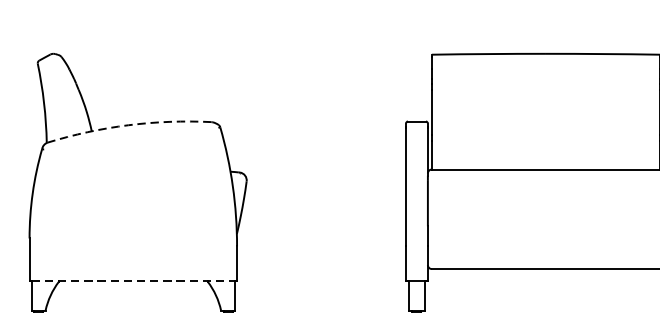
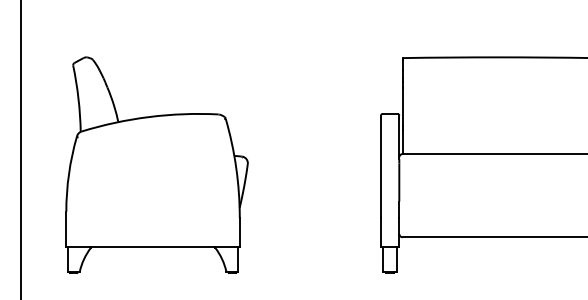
arc: (129, 125) -> (149, 117), dashed -> solid
line: (133, 281) -> (153, 247), dashed -> solid

